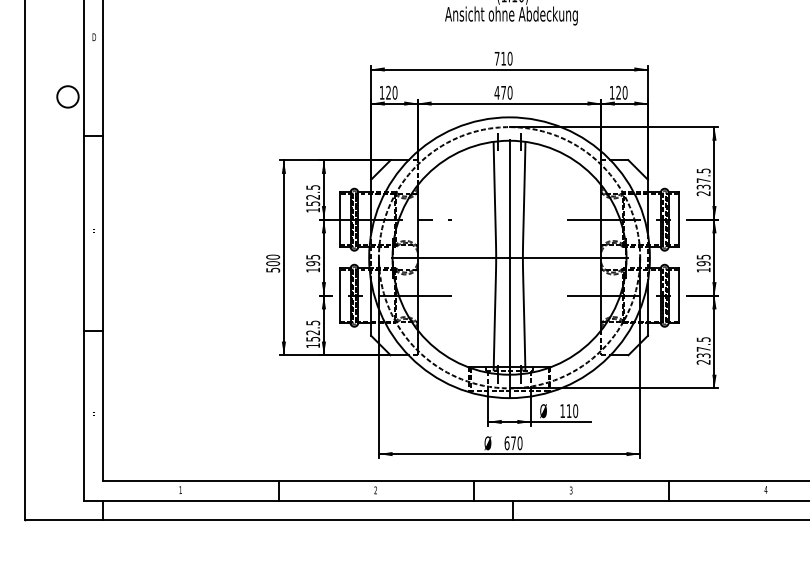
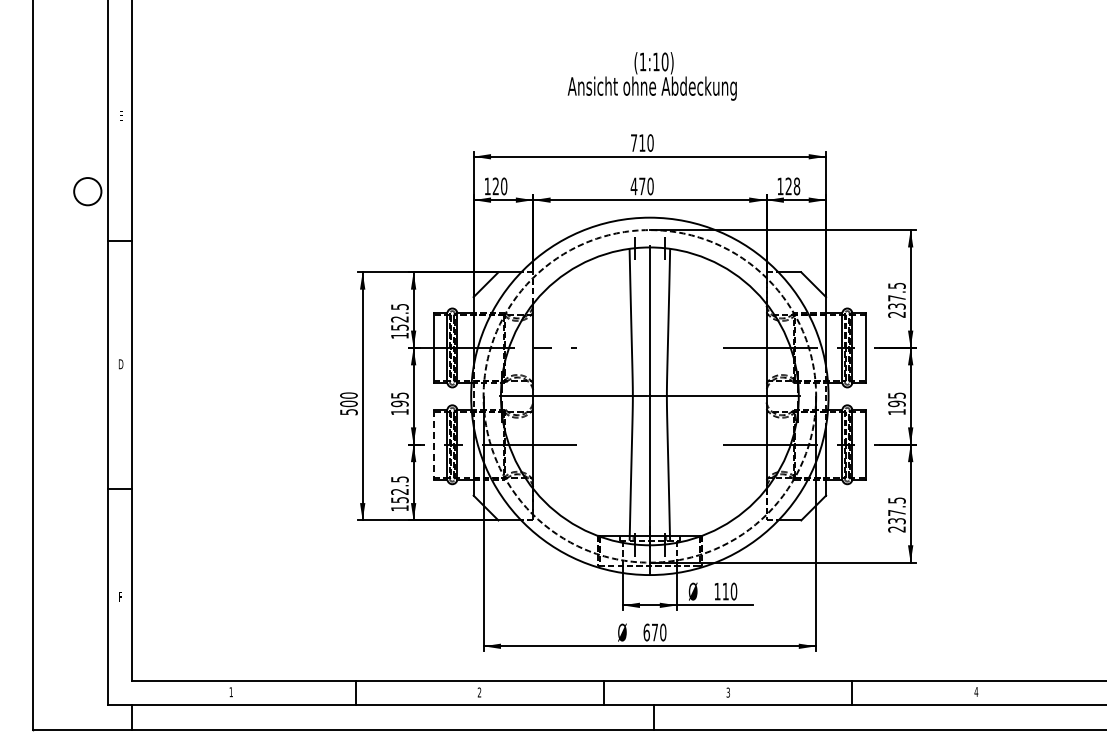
text: (94, 37) -> (121, 115), D -> E
text: (624, 92) -> (796, 186), 120 -> 128
text: (93, 232) -> (120, 364), E -> D
line: (339, 296) -> (433, 445), solid -> dashed

